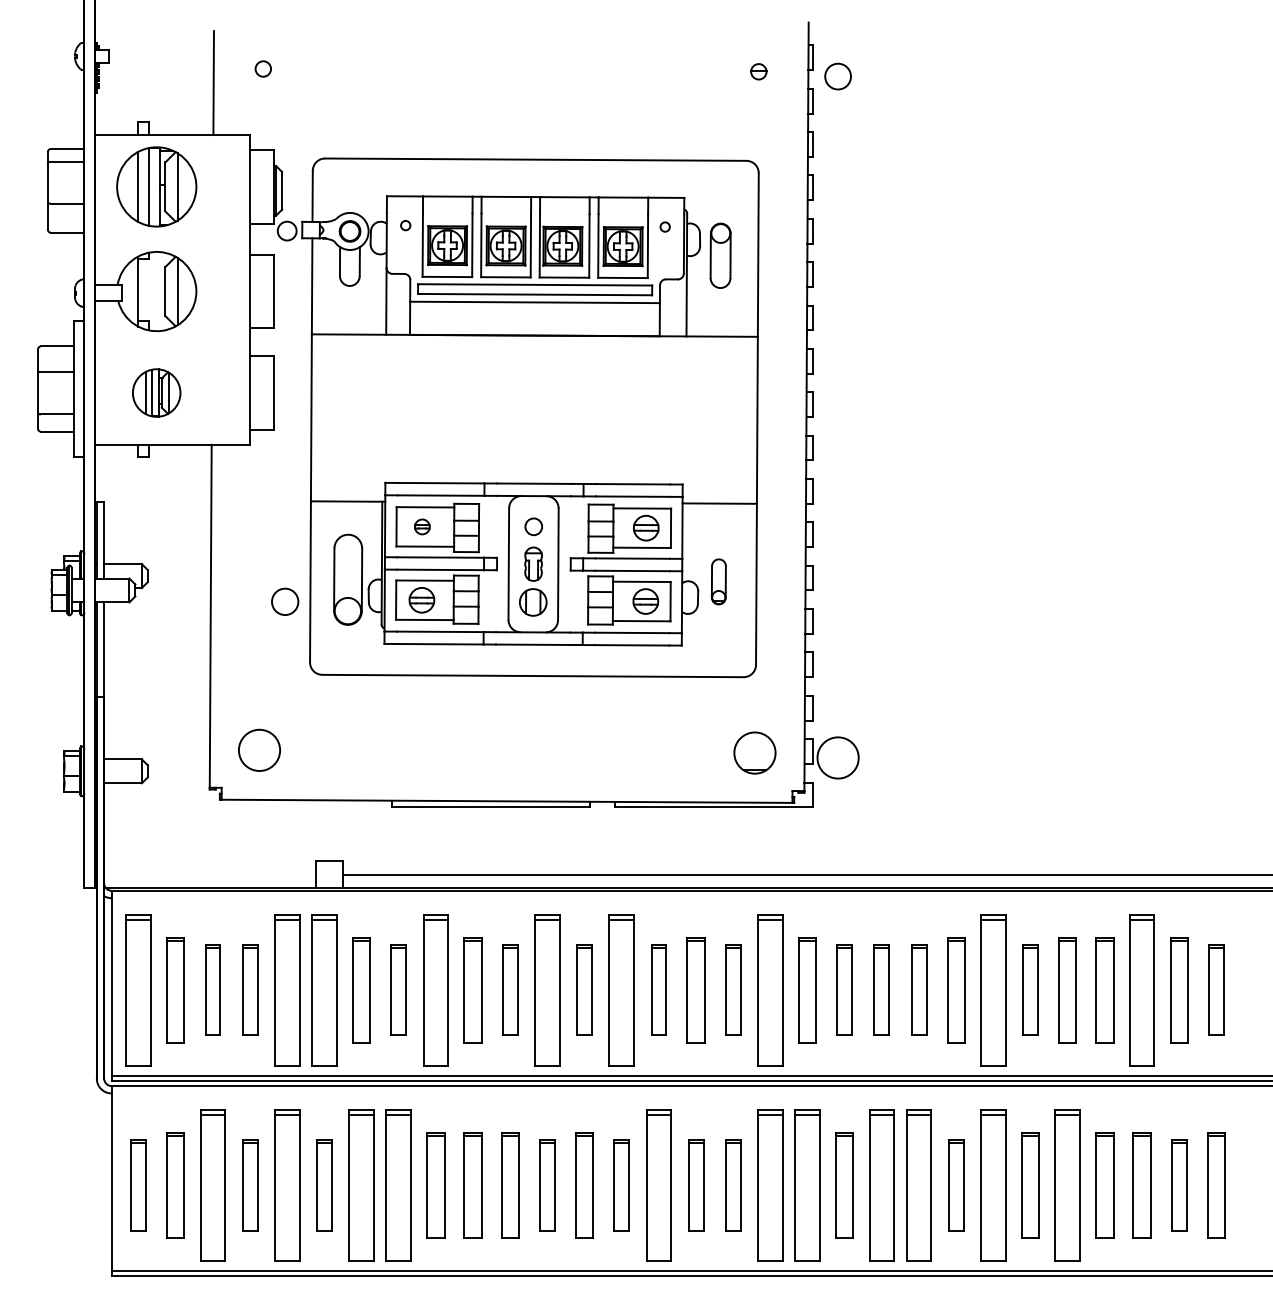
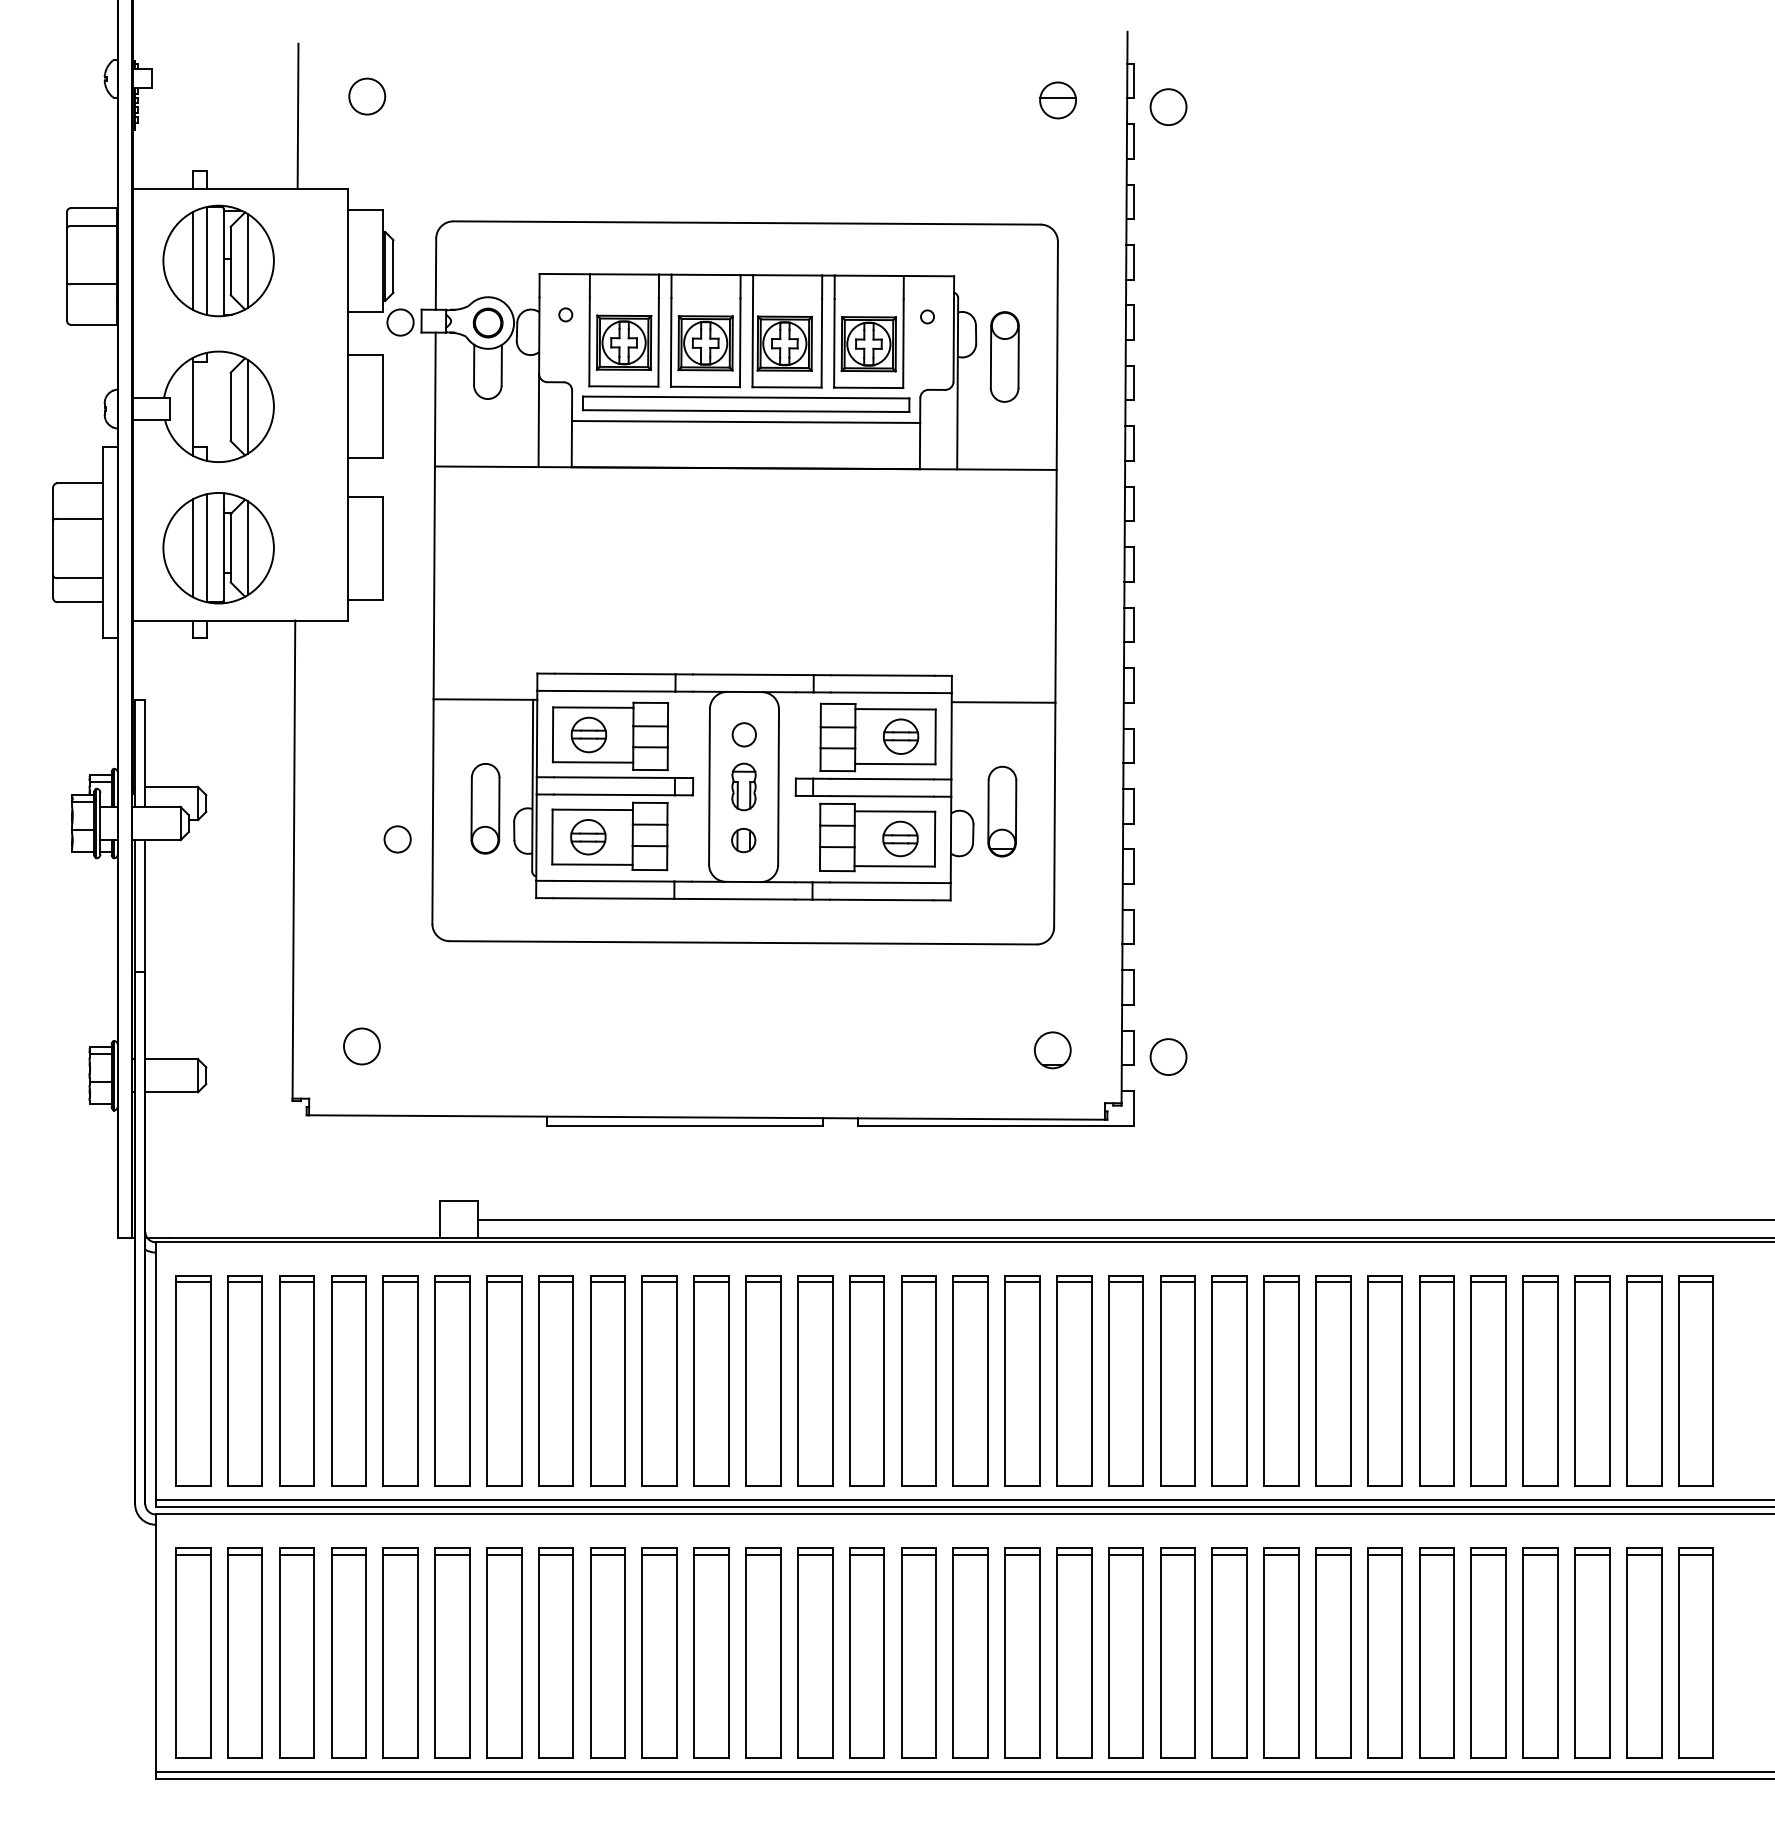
circle: (263, 68) -> (367, 96), size x1.67
part: (758, 71) -> (1057, 100), size x1.67
part: (156, 393) -> (218, 548), size x1.67
part: (422, 526) -> (588, 734), size x1.67
part: (348, 579) -> (485, 808), size x0.71
part: (718, 581) -> (1002, 811), size x1.43
circle: (285, 601) -> (397, 839), size x0.71
part: (533, 602) -> (743, 840), size x0.62
circle: (259, 750) -> (361, 1046), size x0.62
part: (754, 753) -> (1052, 1050), size x0.62
circle: (838, 758) -> (1168, 1057), size x0.62
part: (175, 989) -> (244, 1380), size x1.43
part: (212, 989) -> (296, 1380), size x1.67
part: (249, 989) -> (348, 1380), size x1.67
part: (361, 989) -> (504, 1380), size x1.43
part: (398, 989) -> (555, 1380), size x1.67
part: (472, 989) -> (659, 1380), size x1.43
part: (510, 989) -> (711, 1380), size x1.67
part: (584, 989) -> (815, 1380), size x1.67
part: (658, 989) -> (918, 1380), size x1.67
part: (696, 989) -> (970, 1380), size x1.43
part: (733, 989) -> (1022, 1380), size x1.67
part: (807, 989) -> (1125, 1380), size x1.43
part: (844, 989) -> (1177, 1380), size x1.67
part: (881, 989) -> (1229, 1380), size x1.67
part: (919, 989) -> (1281, 1380), size x1.67
part: (956, 989) -> (1333, 1380), size x1.43
part: (1030, 989) -> (1436, 1380), size x1.67
part: (1067, 989) -> (1488, 1380), size x1.43
part: (1104, 989) -> (1540, 1380), size x1.43
part: (1179, 989) -> (1644, 1380), size x1.43
part: (1216, 989) -> (1695, 1380), size x1.67
part: (138, 1185) -> (193, 1652), size x1.67
part: (175, 1185) -> (244, 1652), size x1.43
part: (249, 1185) -> (348, 1652), size x1.67
part: (324, 1185) -> (452, 1652), size x1.67
part: (435, 1185) -> (607, 1652), size x1.43
part: (472, 1185) -> (659, 1652), size x1.43
part: (510, 1185) -> (711, 1652), size x1.43
part: (547, 1185) -> (763, 1652), size x1.67
part: (584, 1185) -> (815, 1652), size x1.43
part: (621, 1185) -> (866, 1652), size x1.67
part: (696, 1185) -> (970, 1652), size x1.67
part: (733, 1185) -> (1022, 1652), size x1.67
part: (844, 1185) -> (1177, 1652), size x1.43
part: (956, 1185) -> (1333, 1652), size x1.67
part: (1030, 1185) -> (1436, 1652), size x1.43
part: (1104, 1185) -> (1540, 1652), size x1.43
part: (1142, 1185) -> (1592, 1652), size x1.43
part: (1179, 1185) -> (1644, 1652), size x1.67
part: (1216, 1185) -> (1695, 1652), size x1.43

